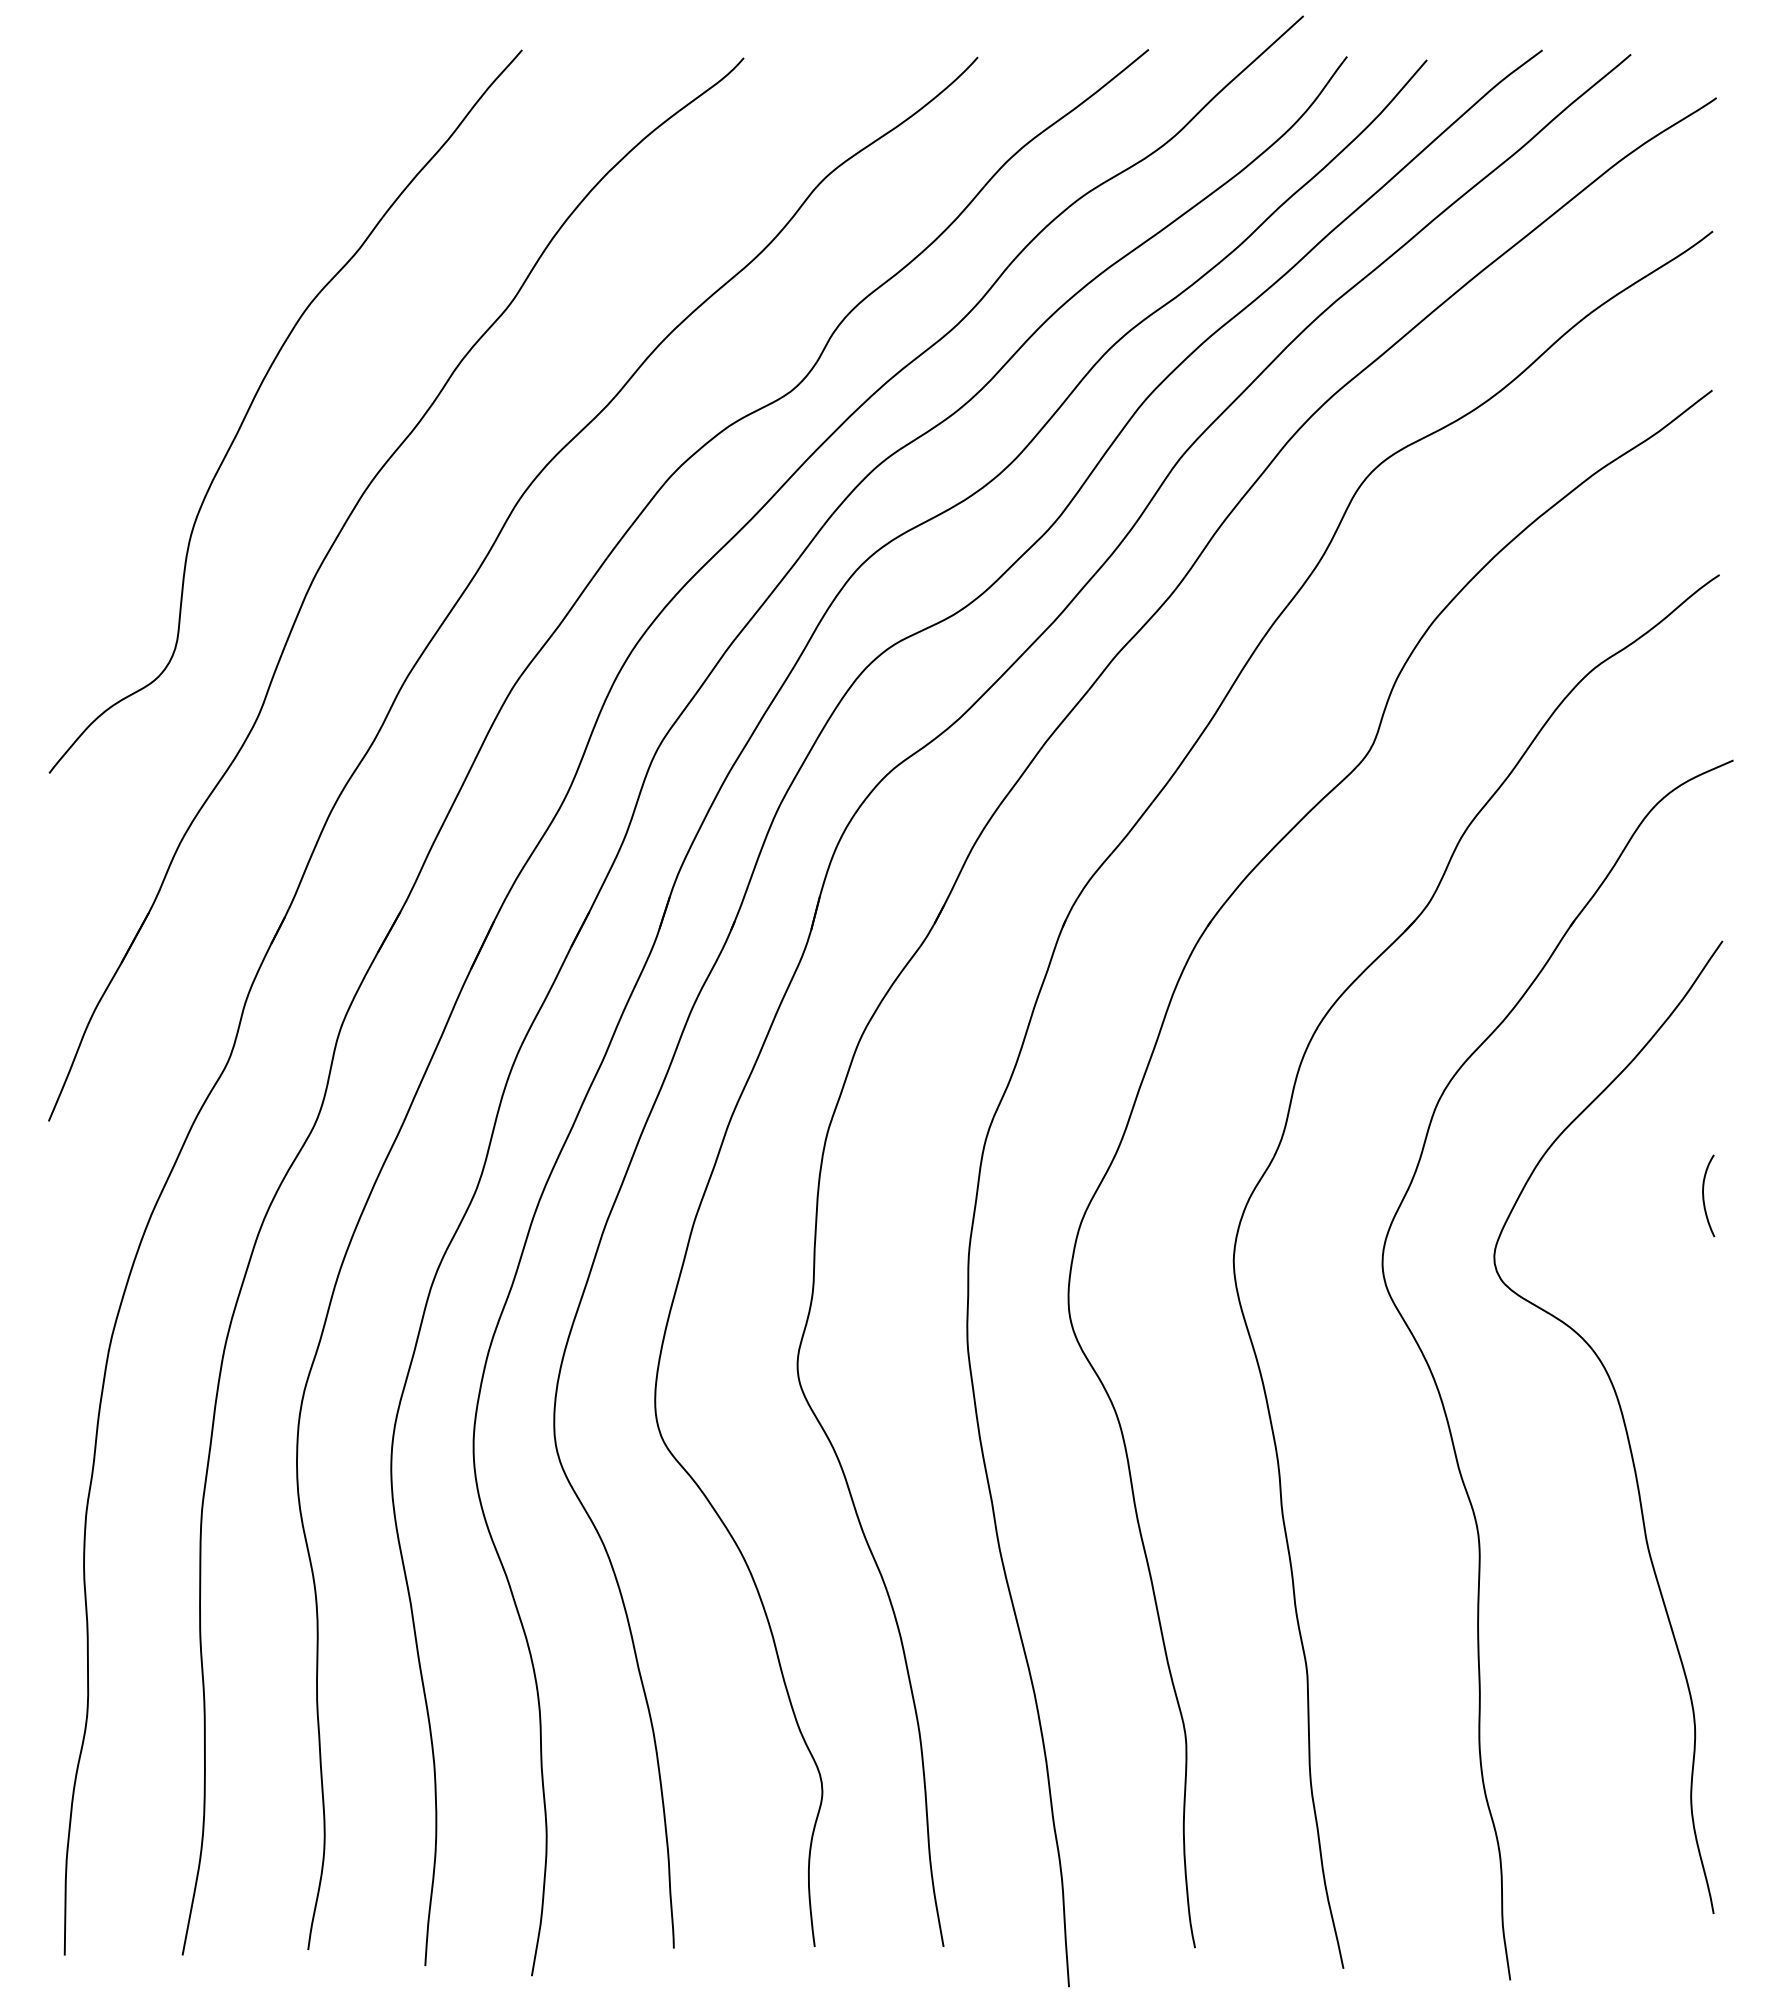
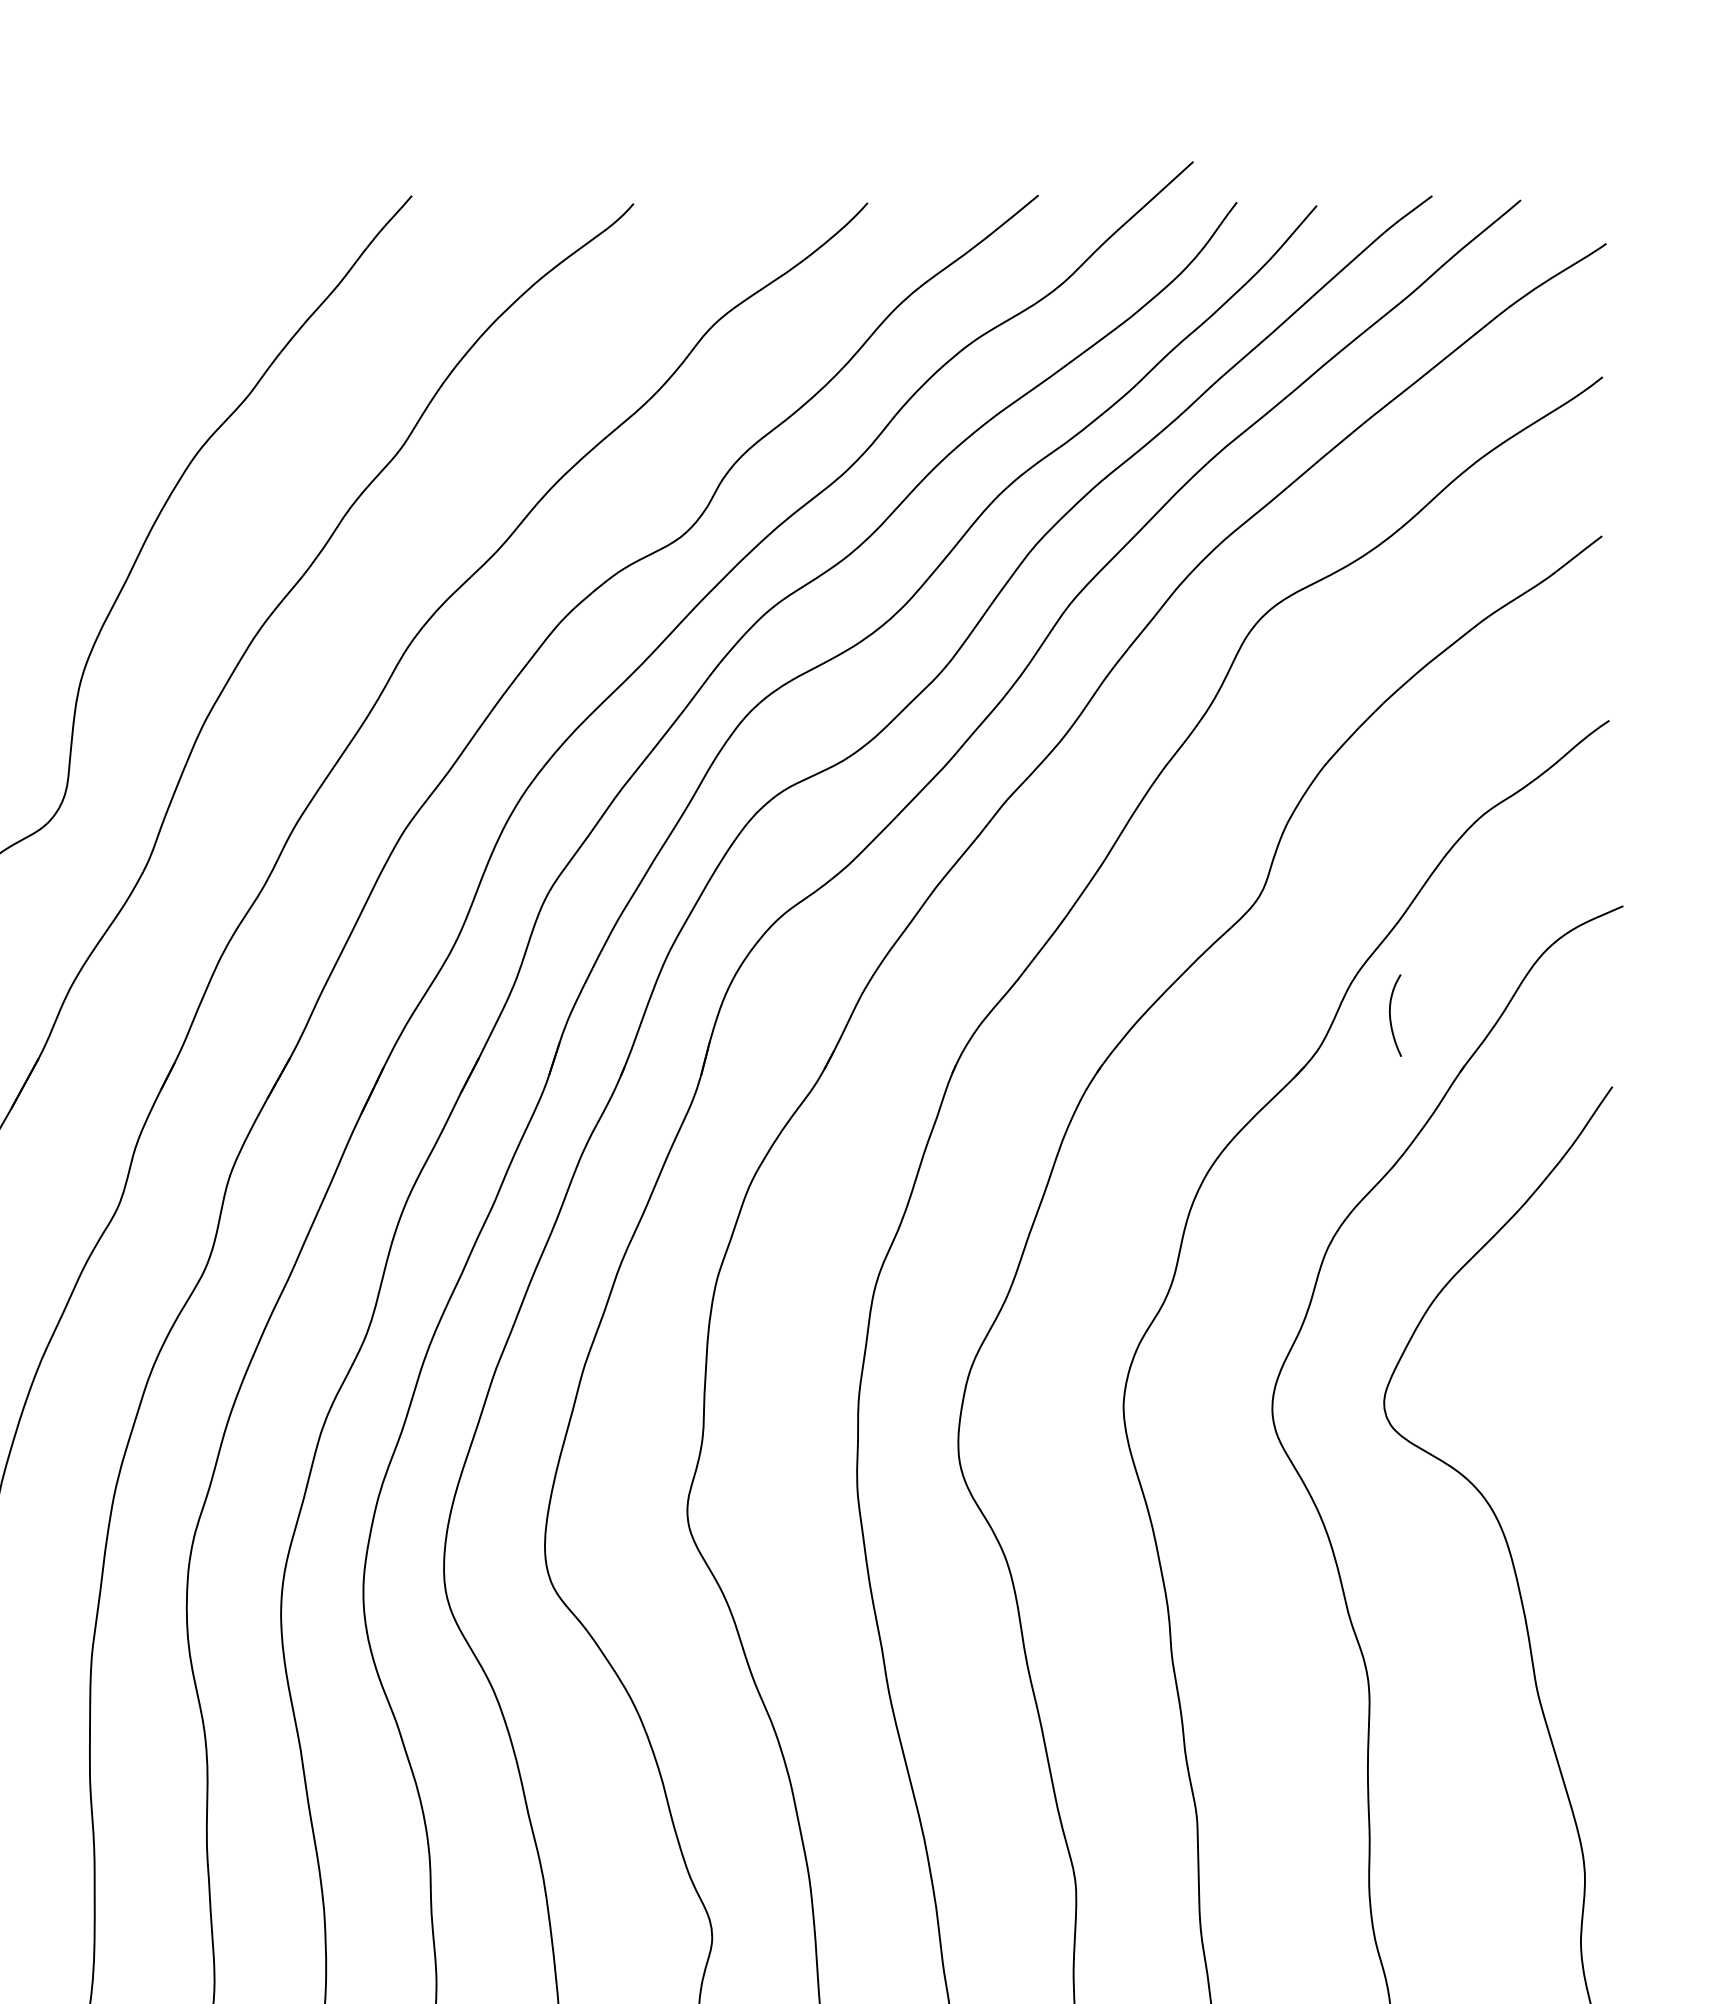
curve: (1704, 1195) -> (1391, 1015), moved

